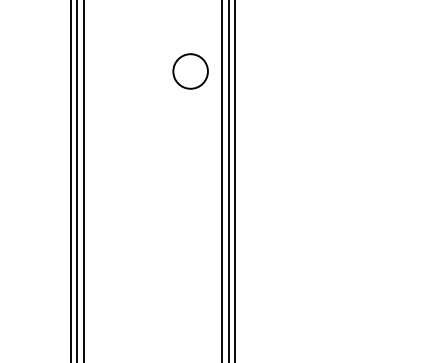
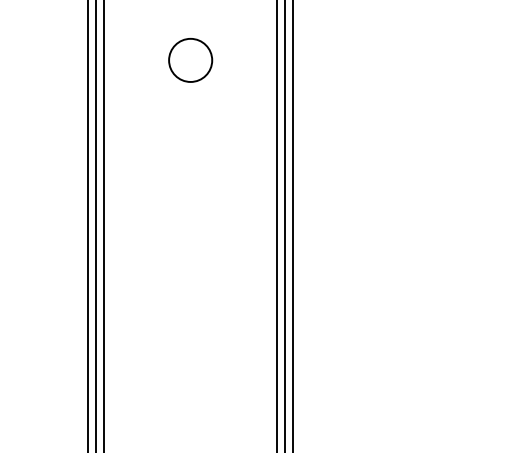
circle: (190, 71) -> (190, 60), moved

